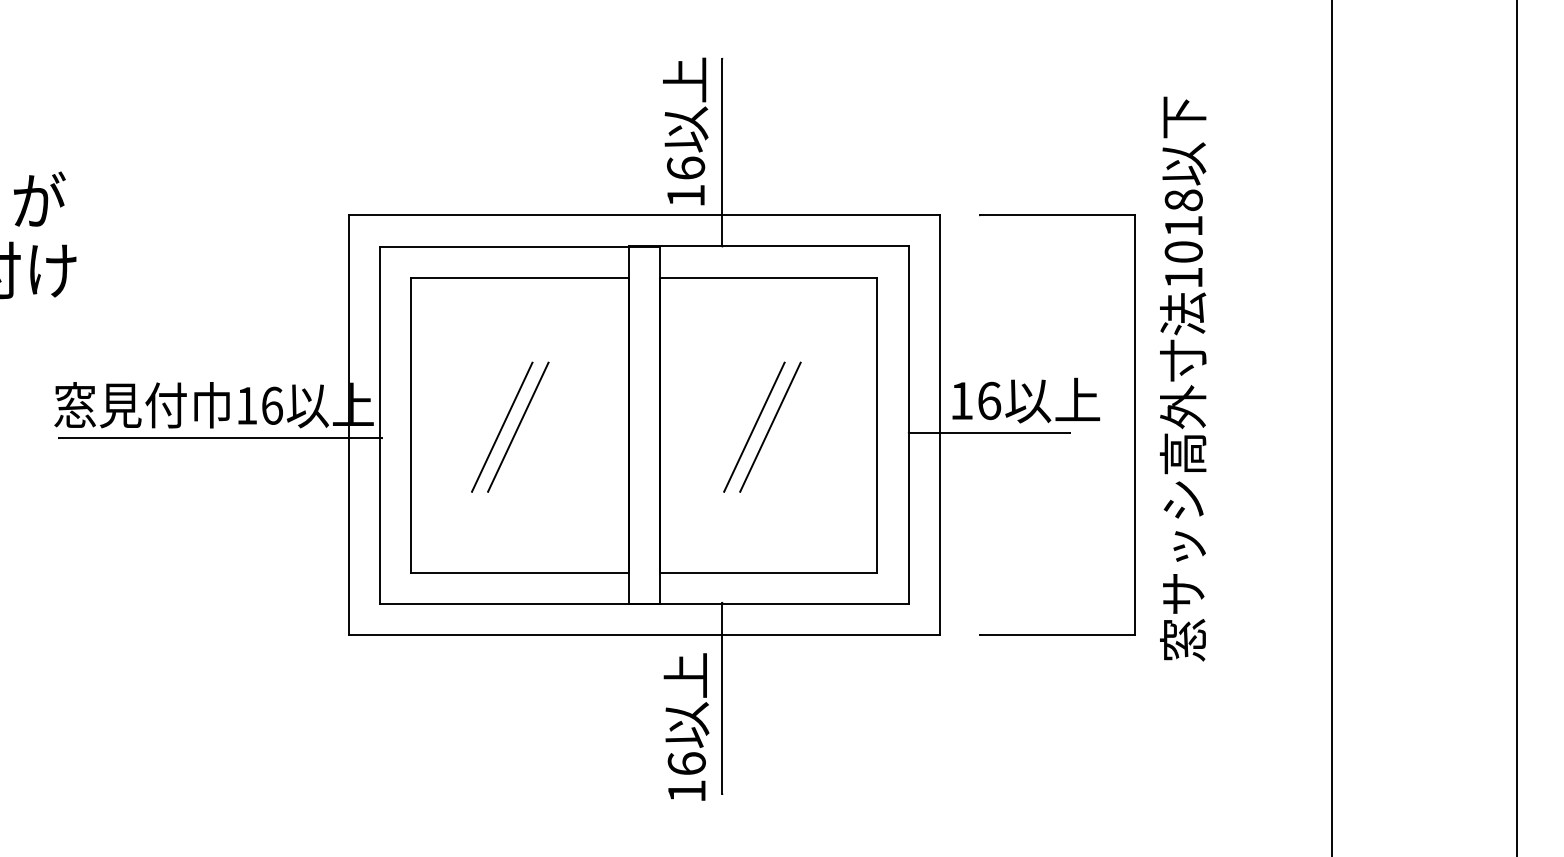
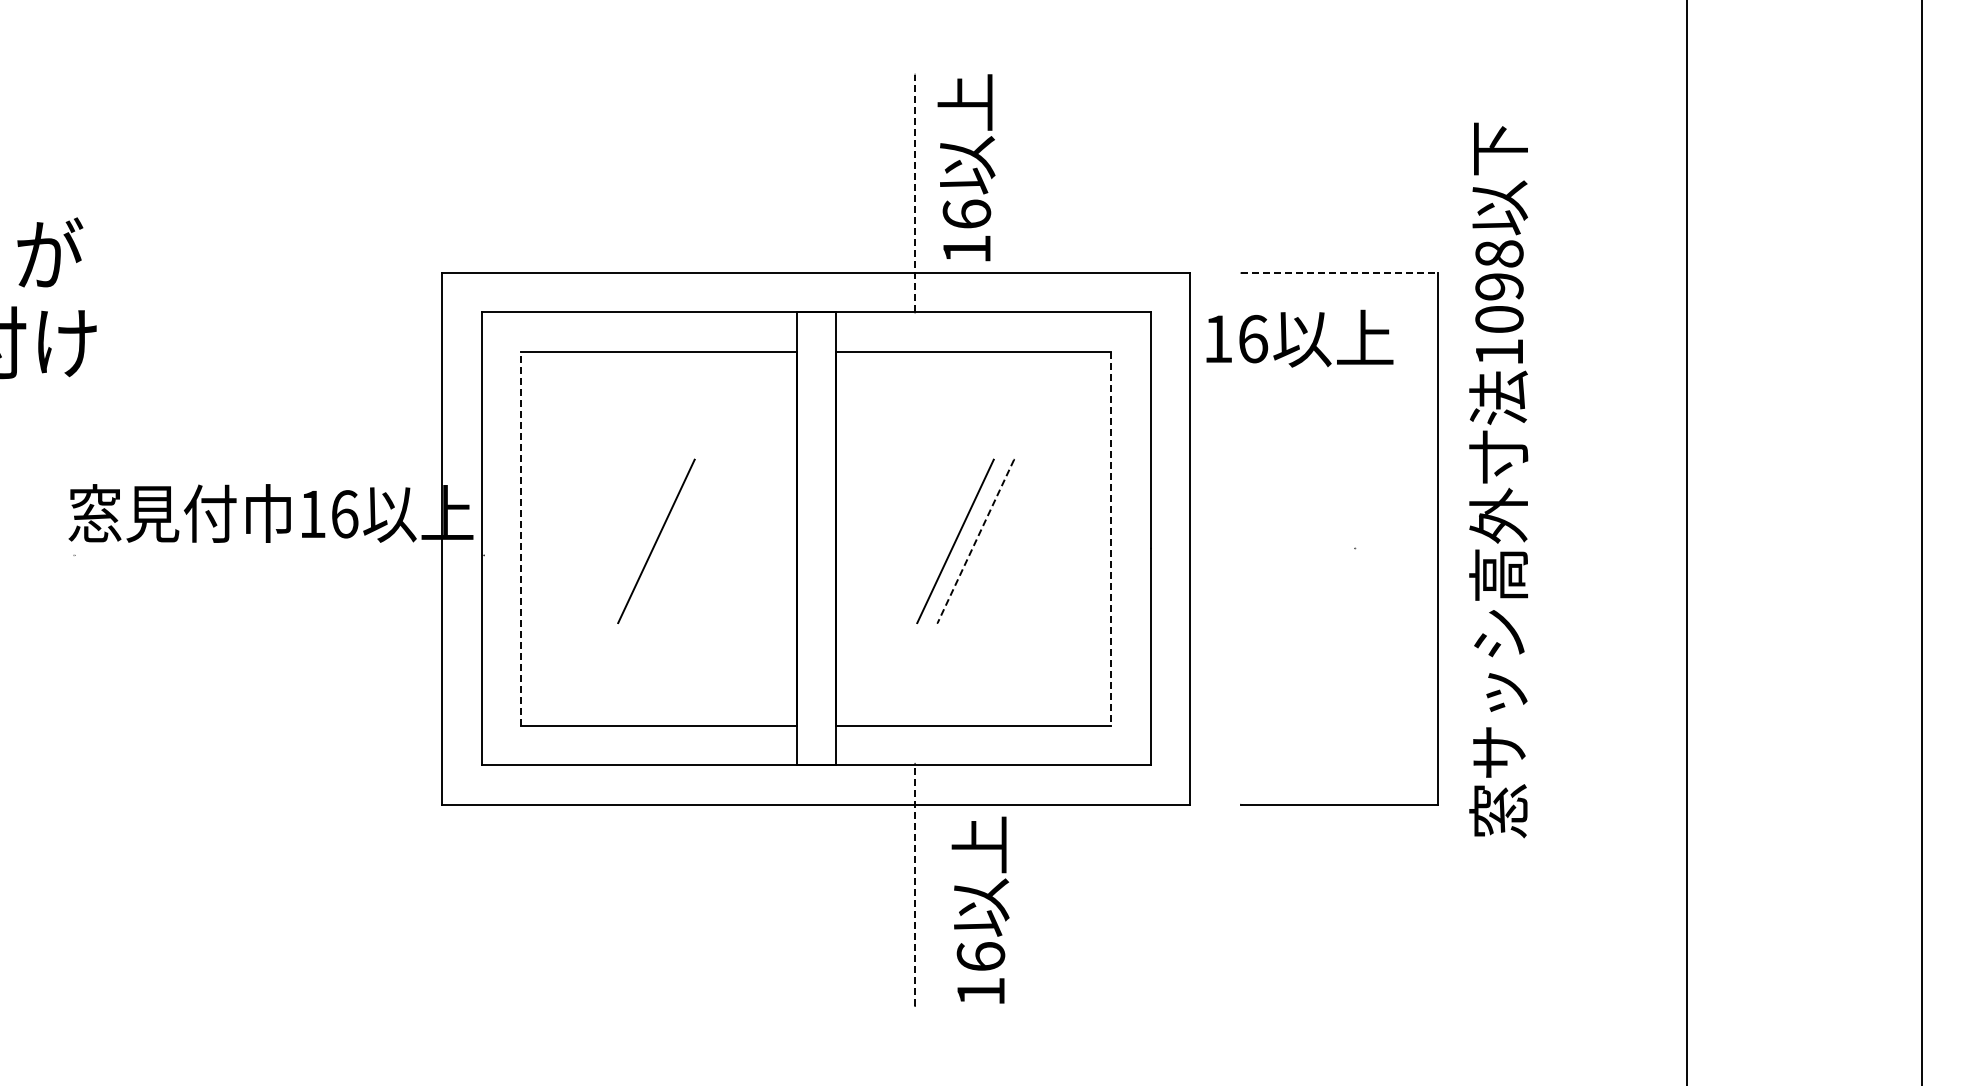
text: (685, 131) -> (966, 167), moved
line: (722, 152) -> (915, 193), solid -> dashed
line: (1058, 215) -> (1340, 273), solid -> dashed
text: (1183, 226) -> (1499, 286), 1018 -> 1098
text: (1025, 400) -> (1299, 338), moved
line: (410, 424) -> (520, 538), solid -> dashed
line: (877, 425) -> (1111, 539), solid -> dashed
line: (501, 426) -> (635, 540), removed
line: (770, 427) -> (975, 541), solid -> dashed
line: (989, 432) -> (1253, 548), removed
line: (219, 438) -> (278, 555), removed
line: (722, 698) -> (915, 884), solid -> dashed
text: (686, 726) -> (980, 909), moved

